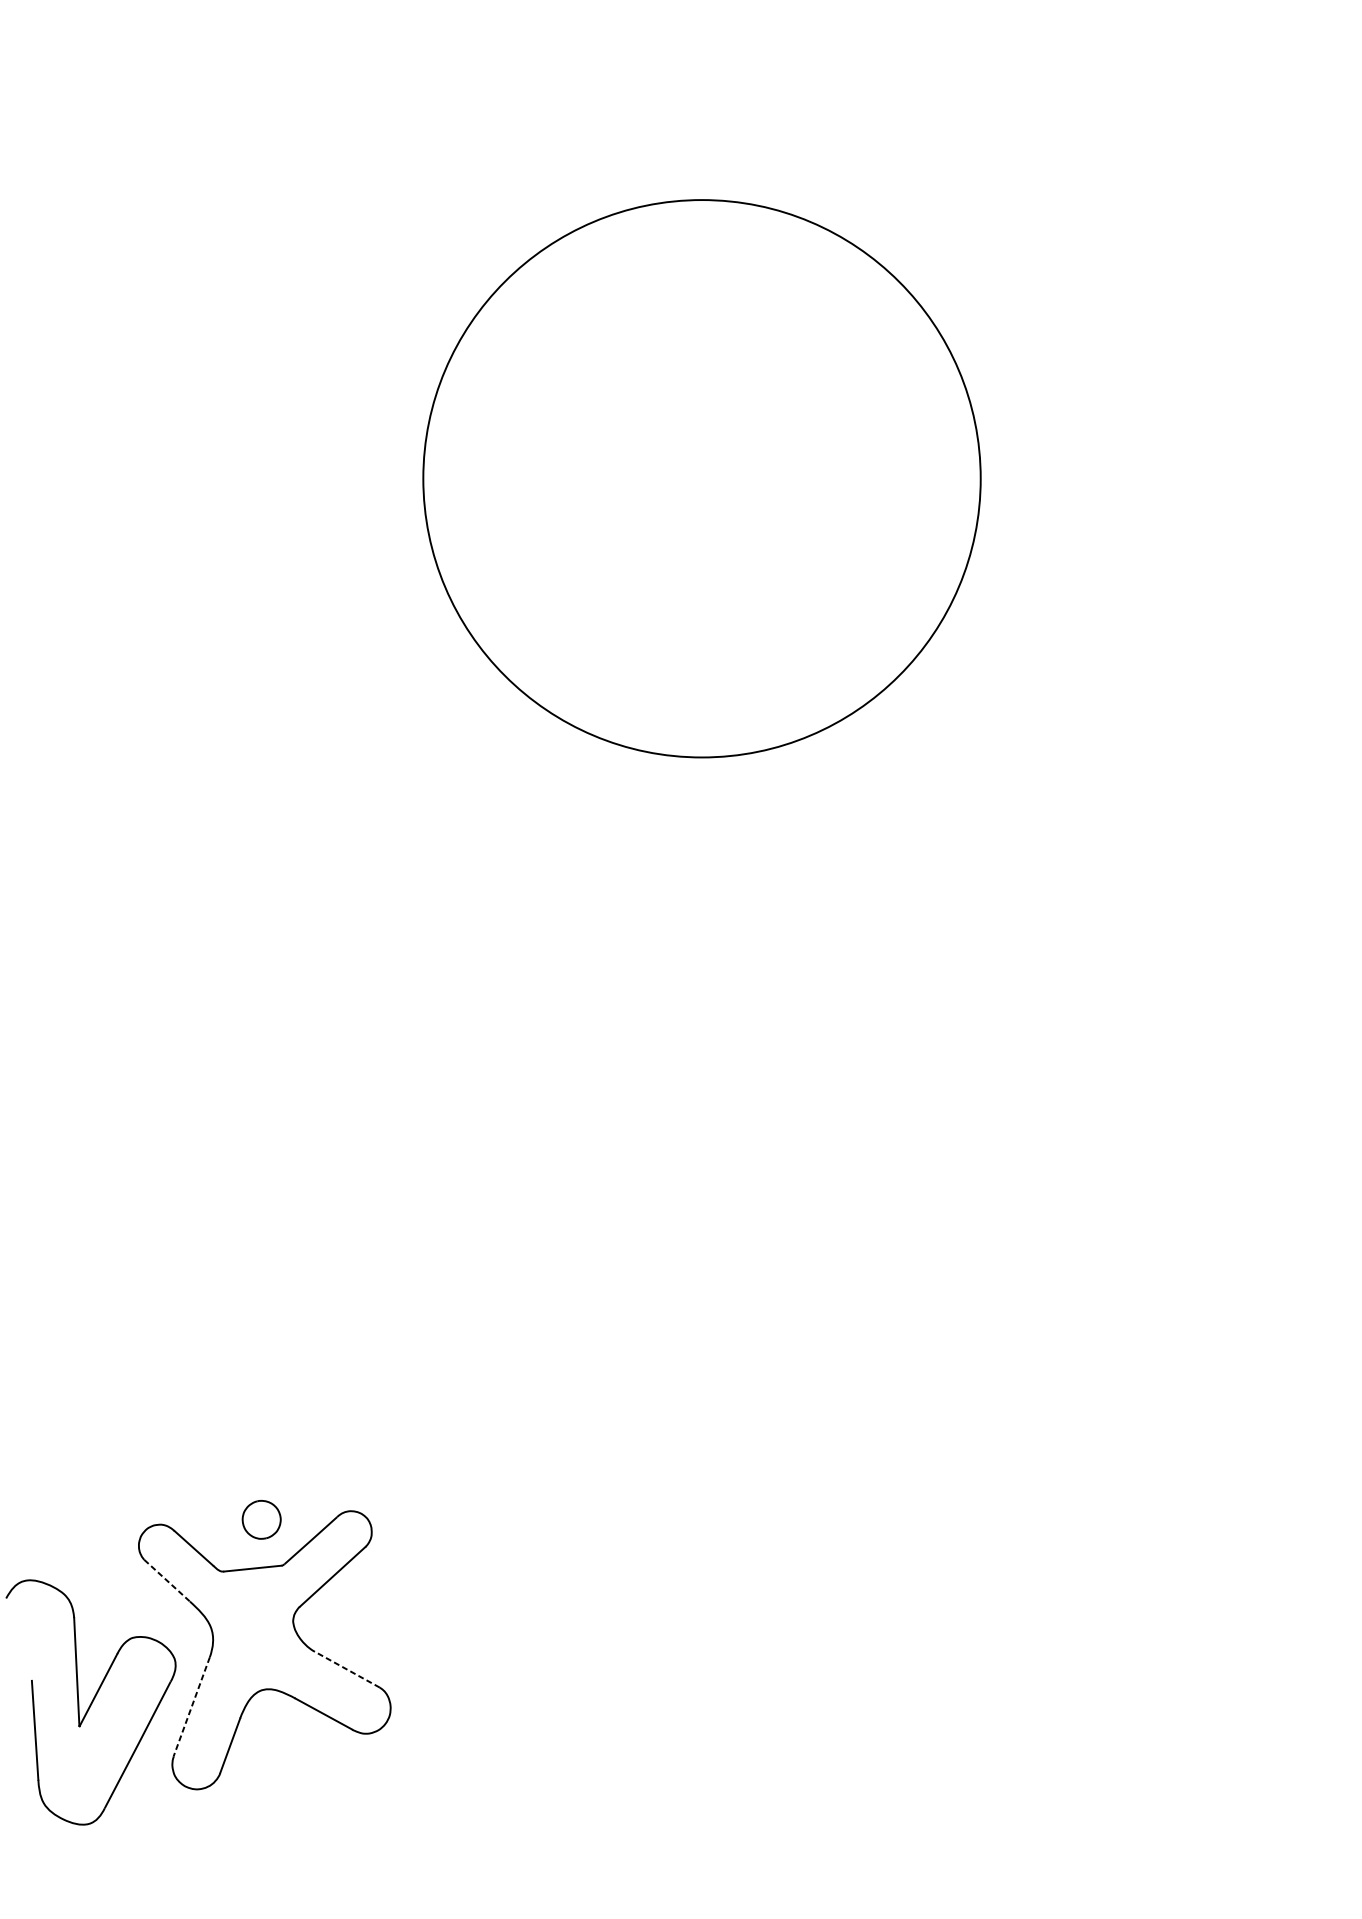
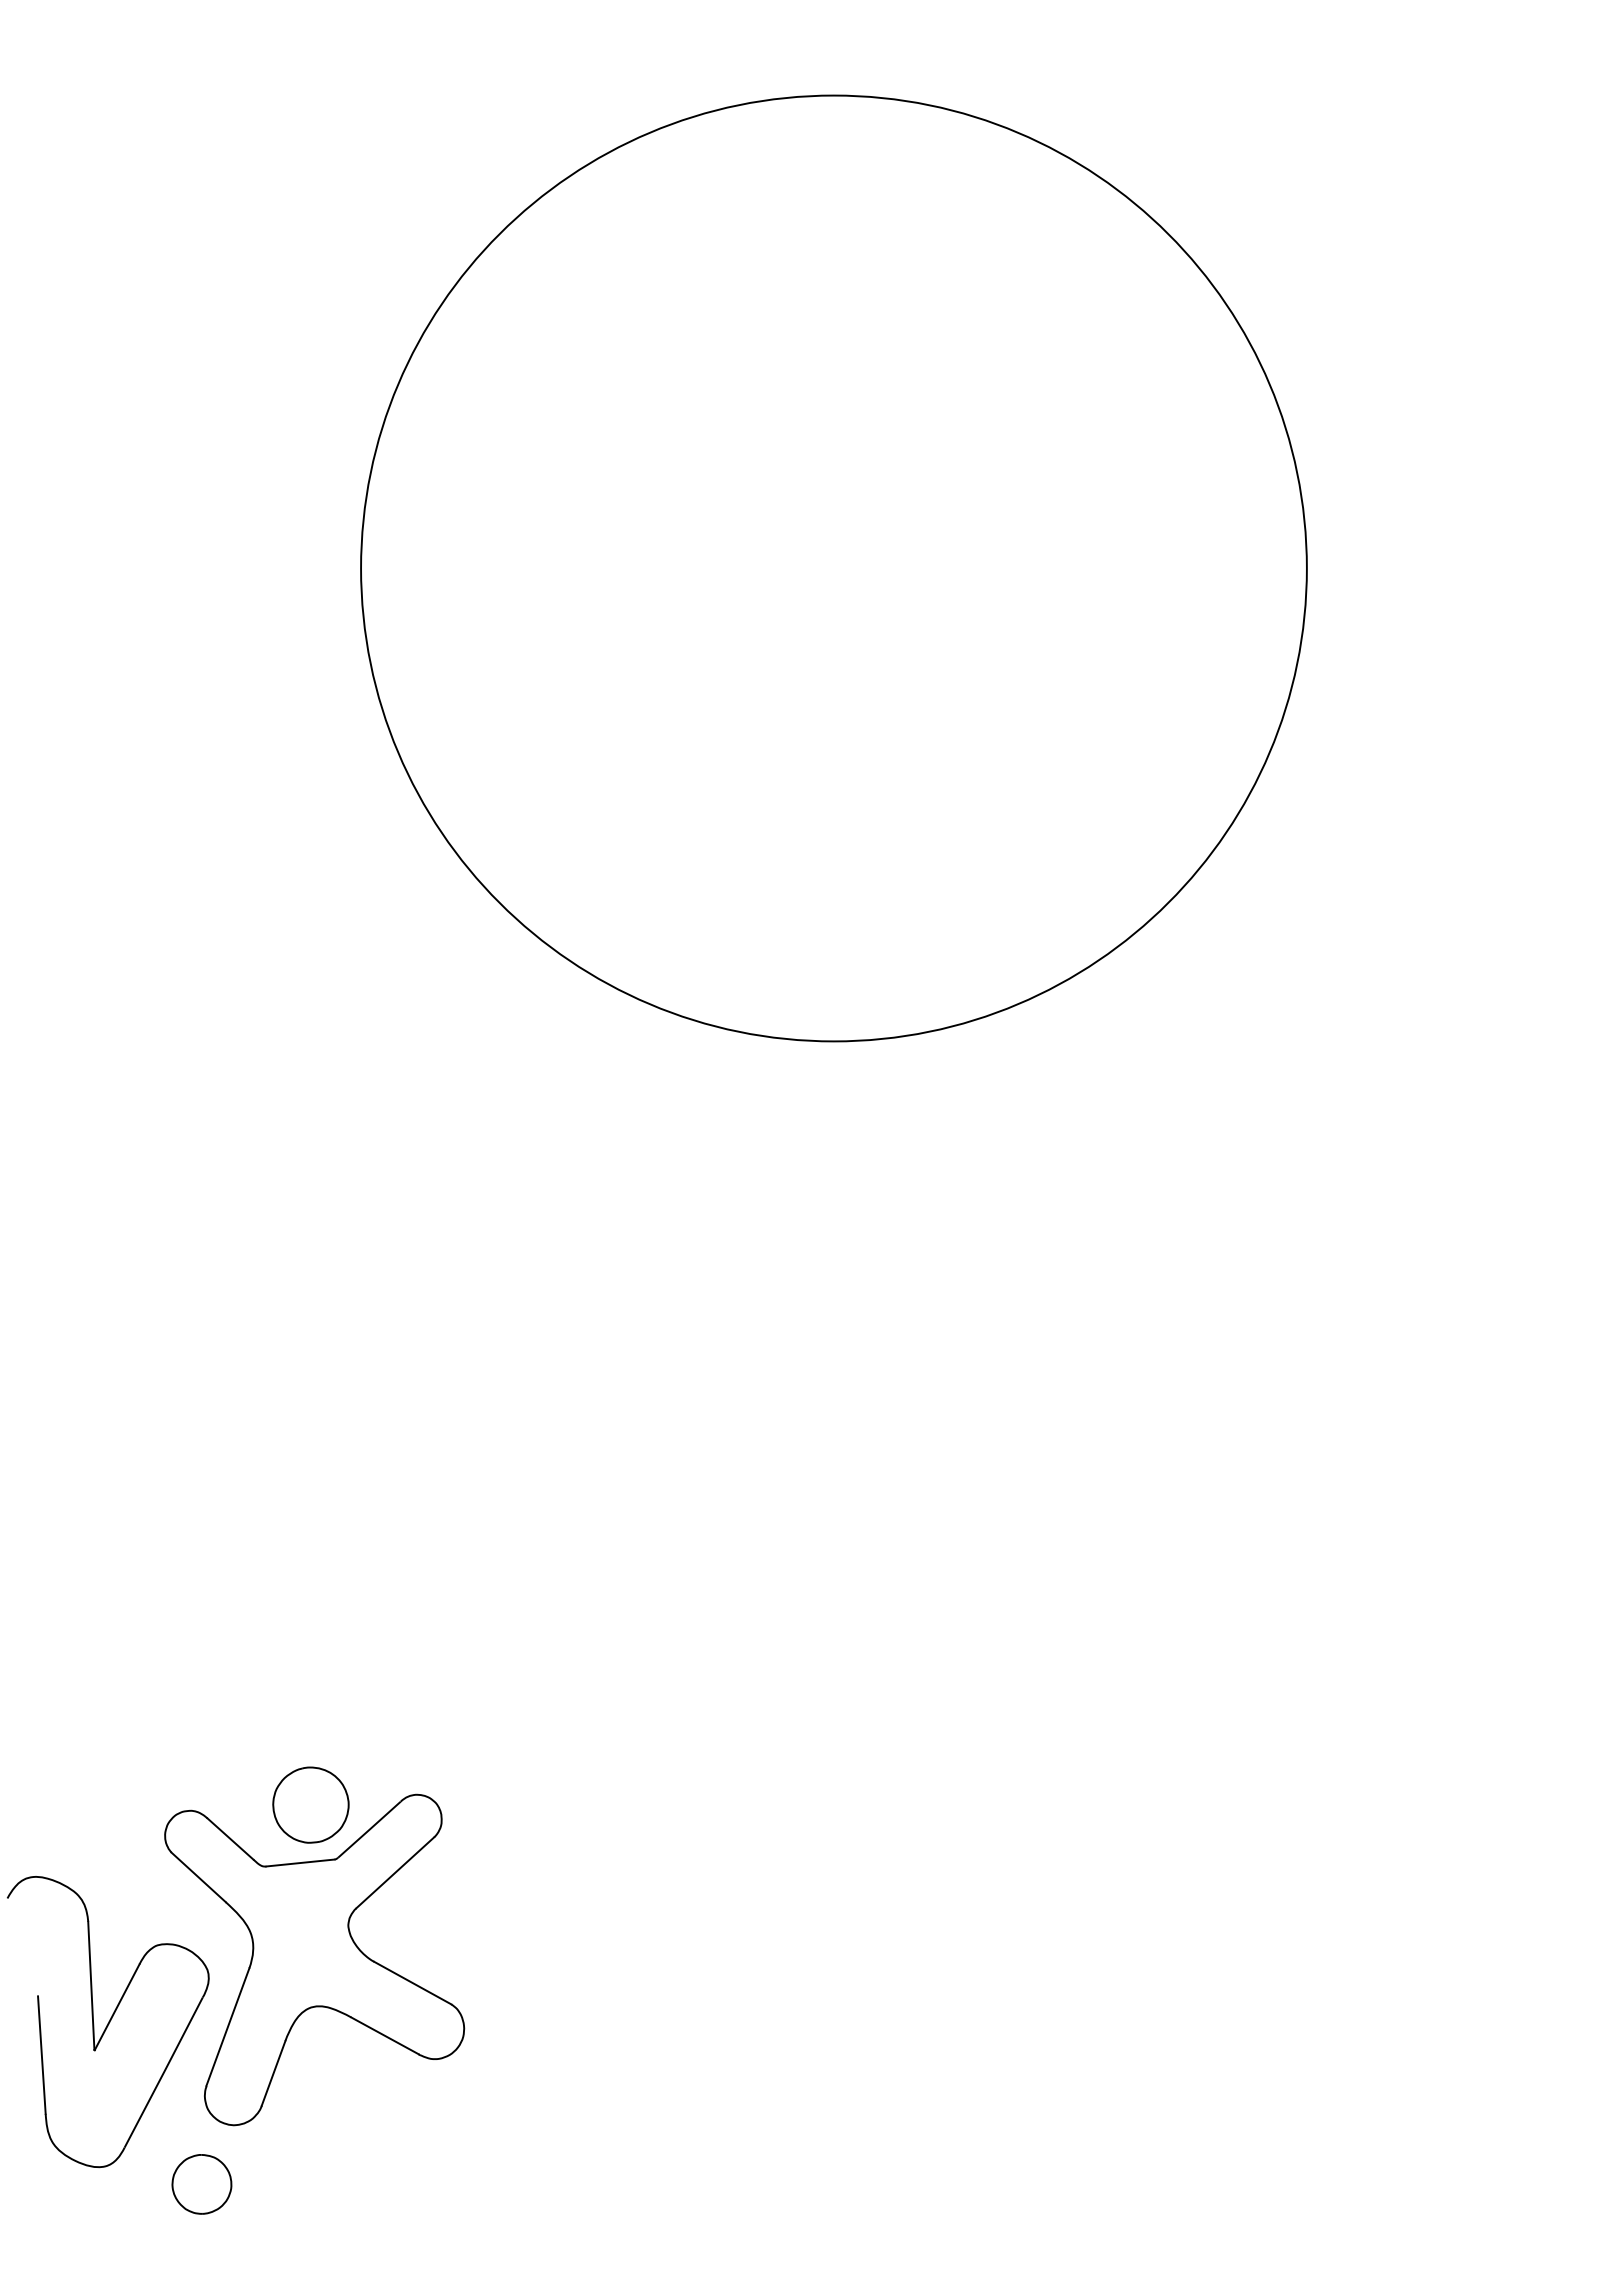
circle: (701, 478) -> (833, 568), size x1.43
part: (261, 1519) -> (310, 1804), size x1.67
line: (167, 1580) -> (198, 1877), dashed -> solid
line: (347, 1669) -> (412, 1982), dashed -> solid
line: (191, 1707) -> (227, 2027), dashed -> solid
part: (169, 1839) -> (201, 2184), added

